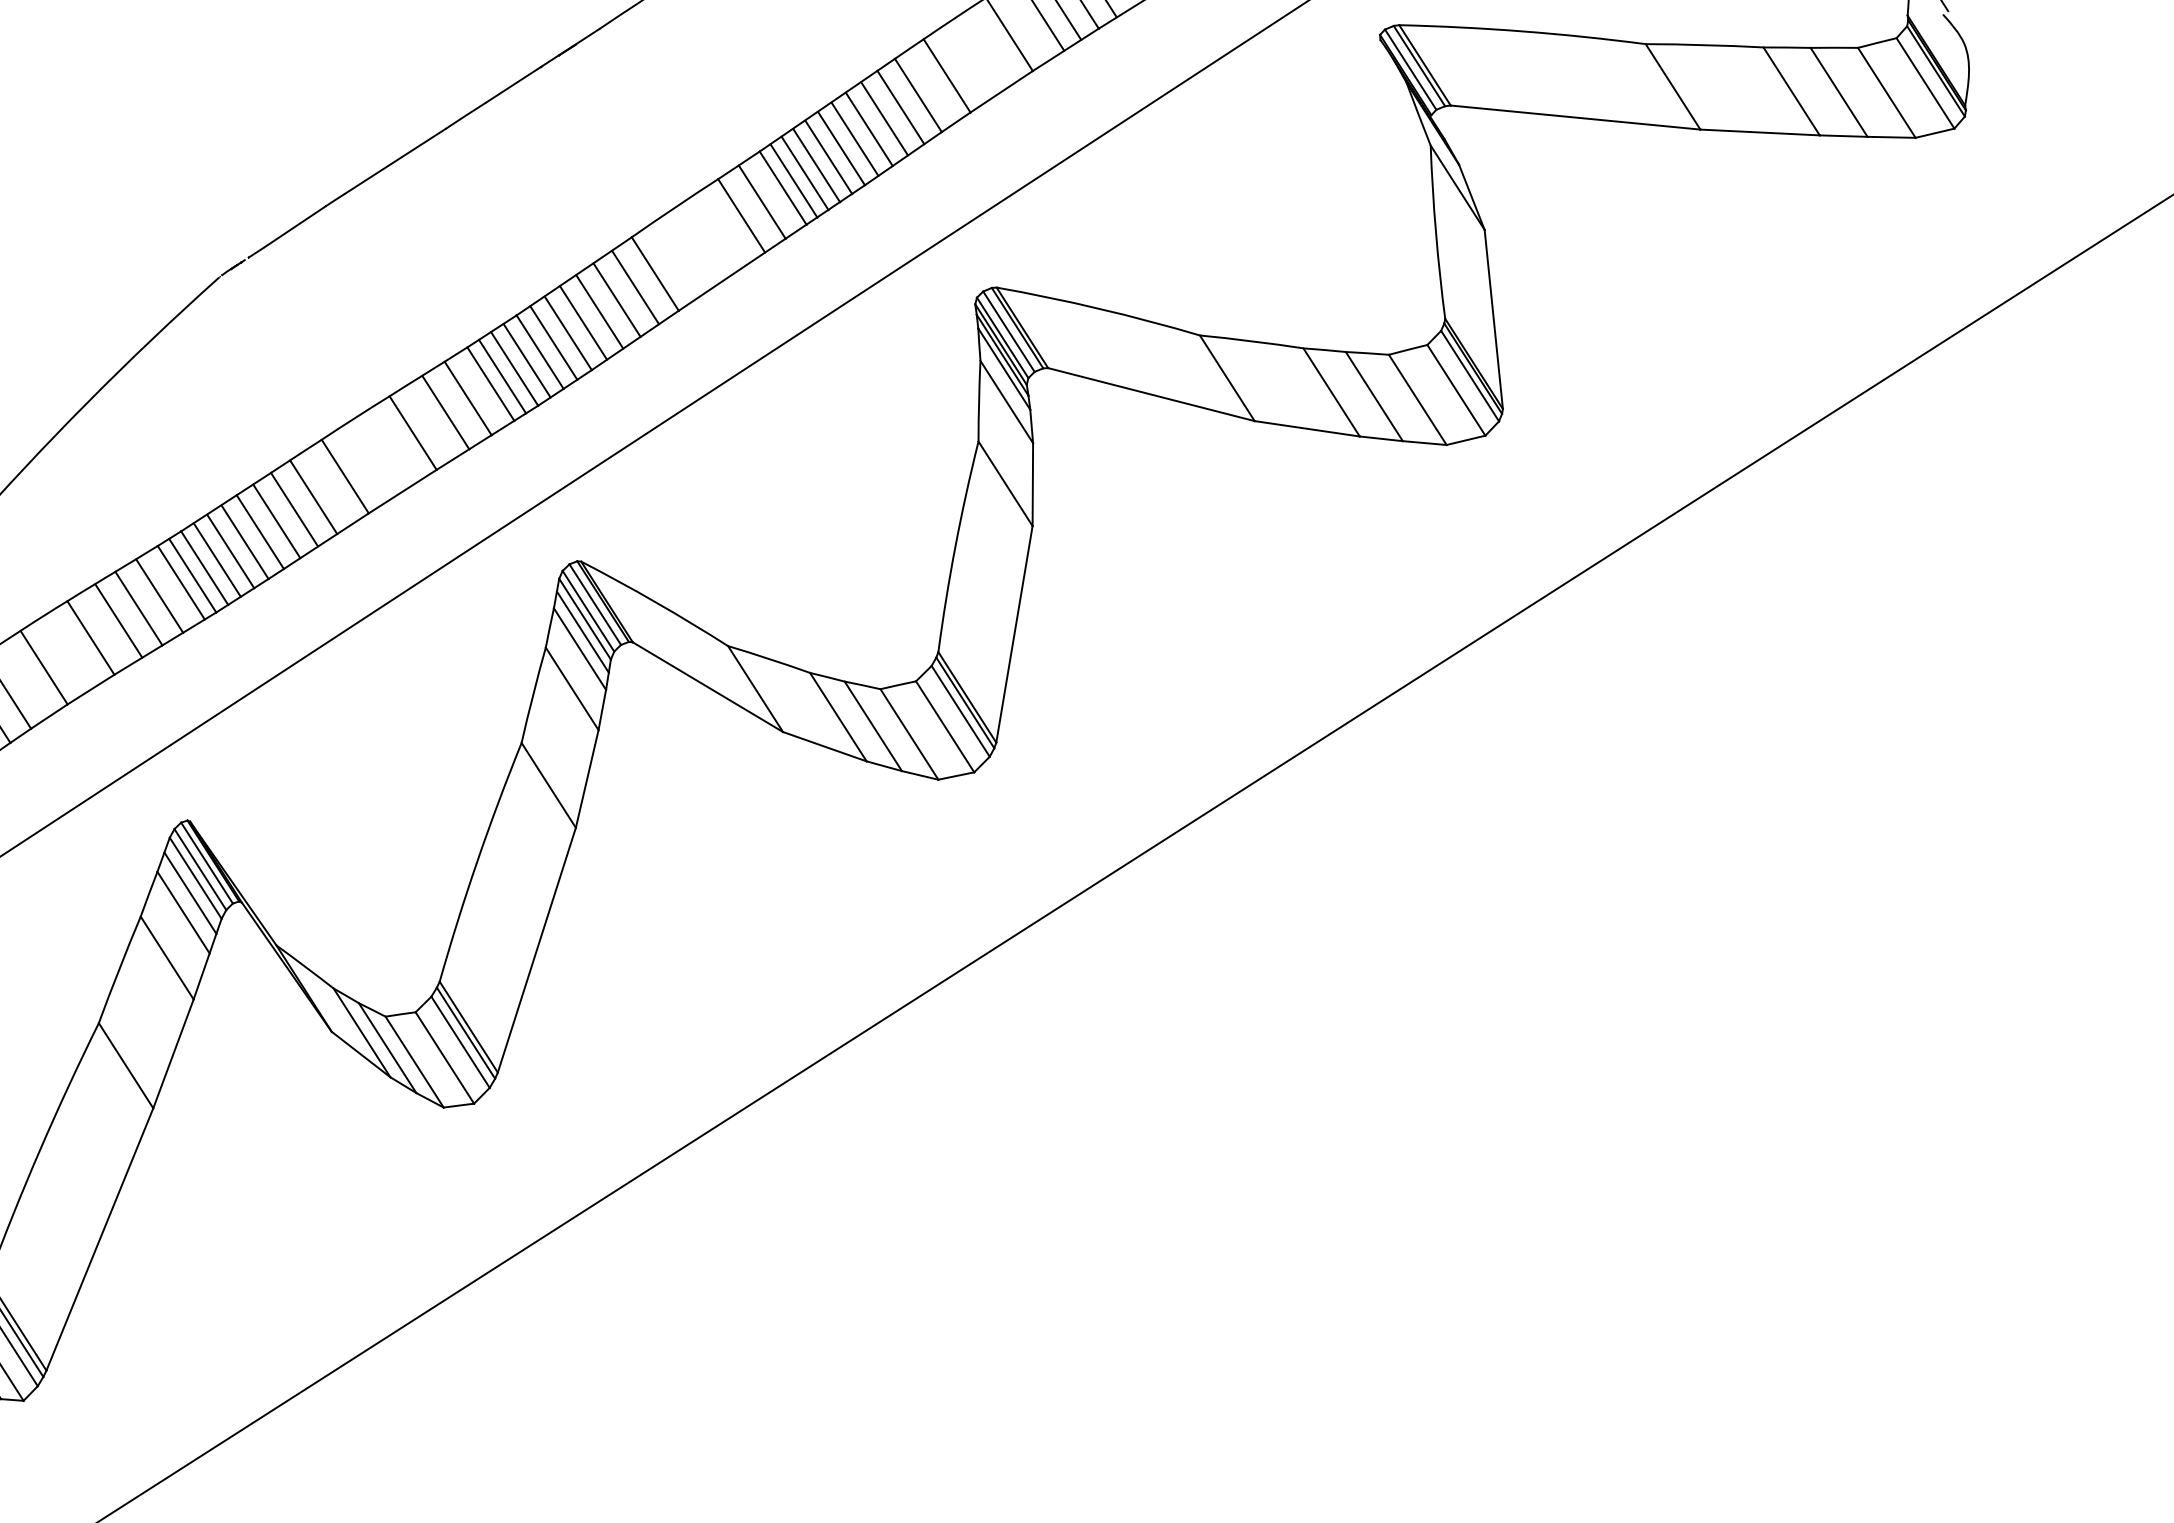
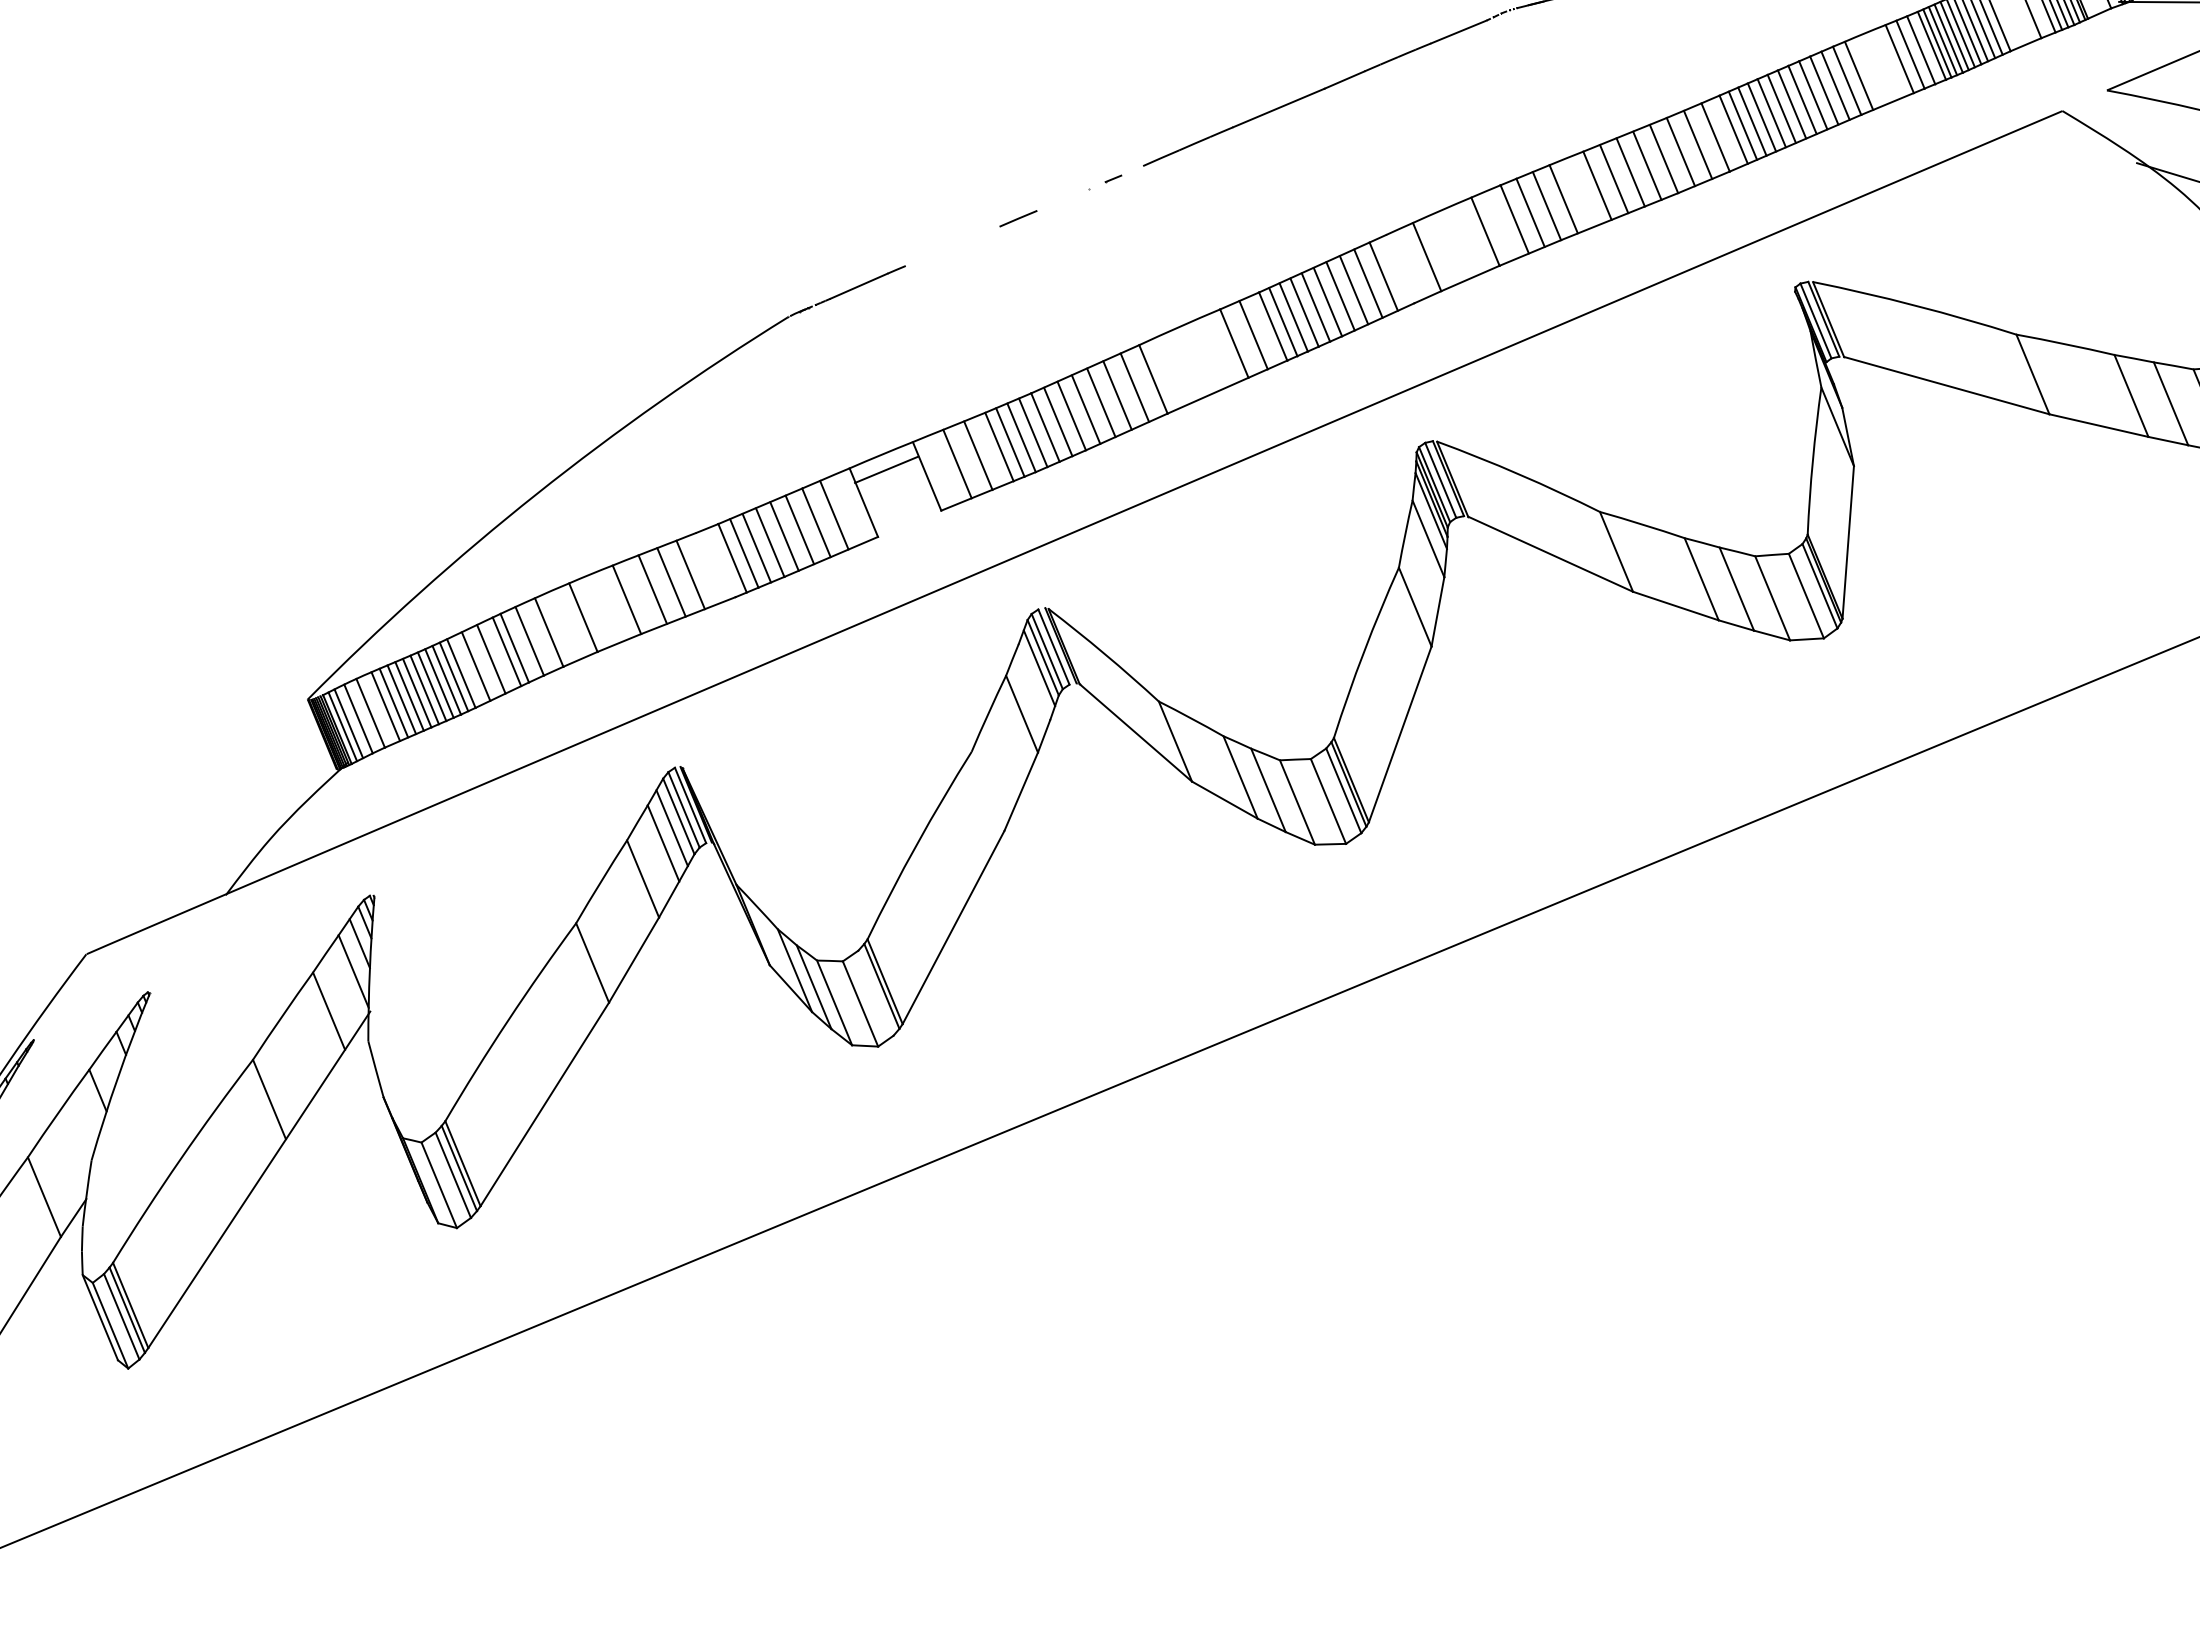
line: (543, 65) -> (1090, 188), removed
line: (918, 95) -> (1400, 269), removed
line: (394, 160) -> (952, 245), removed
line: (402, 491) -> (886, 469), moved
line: (192, 575) -> (721, 562), removed
line: (180, 582) -> (710, 566), removed
line: (580, 649) -> (1034, 682), removed
line: (547, 784) -> (987, 790), removed
line: (459, 1041) -> (875, 992), removed

